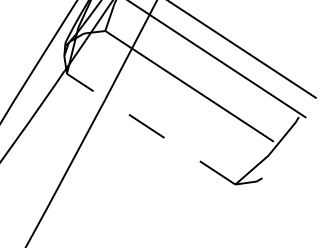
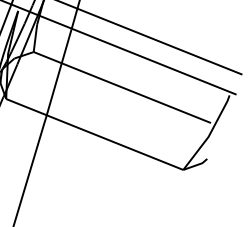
line: (151, 129) -> (95, 134), dashed -> solid

